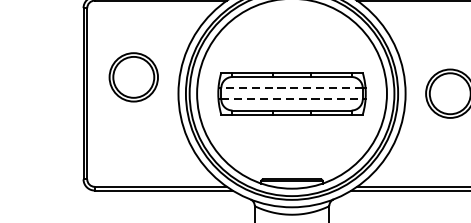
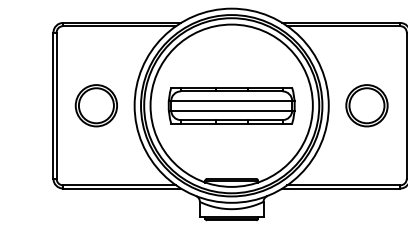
part: (132, 77) -> (95, 105), moved
line: (291, 87) -> (231, 100), dashed -> solid
line: (292, 99) -> (232, 110), dashed -> solid

